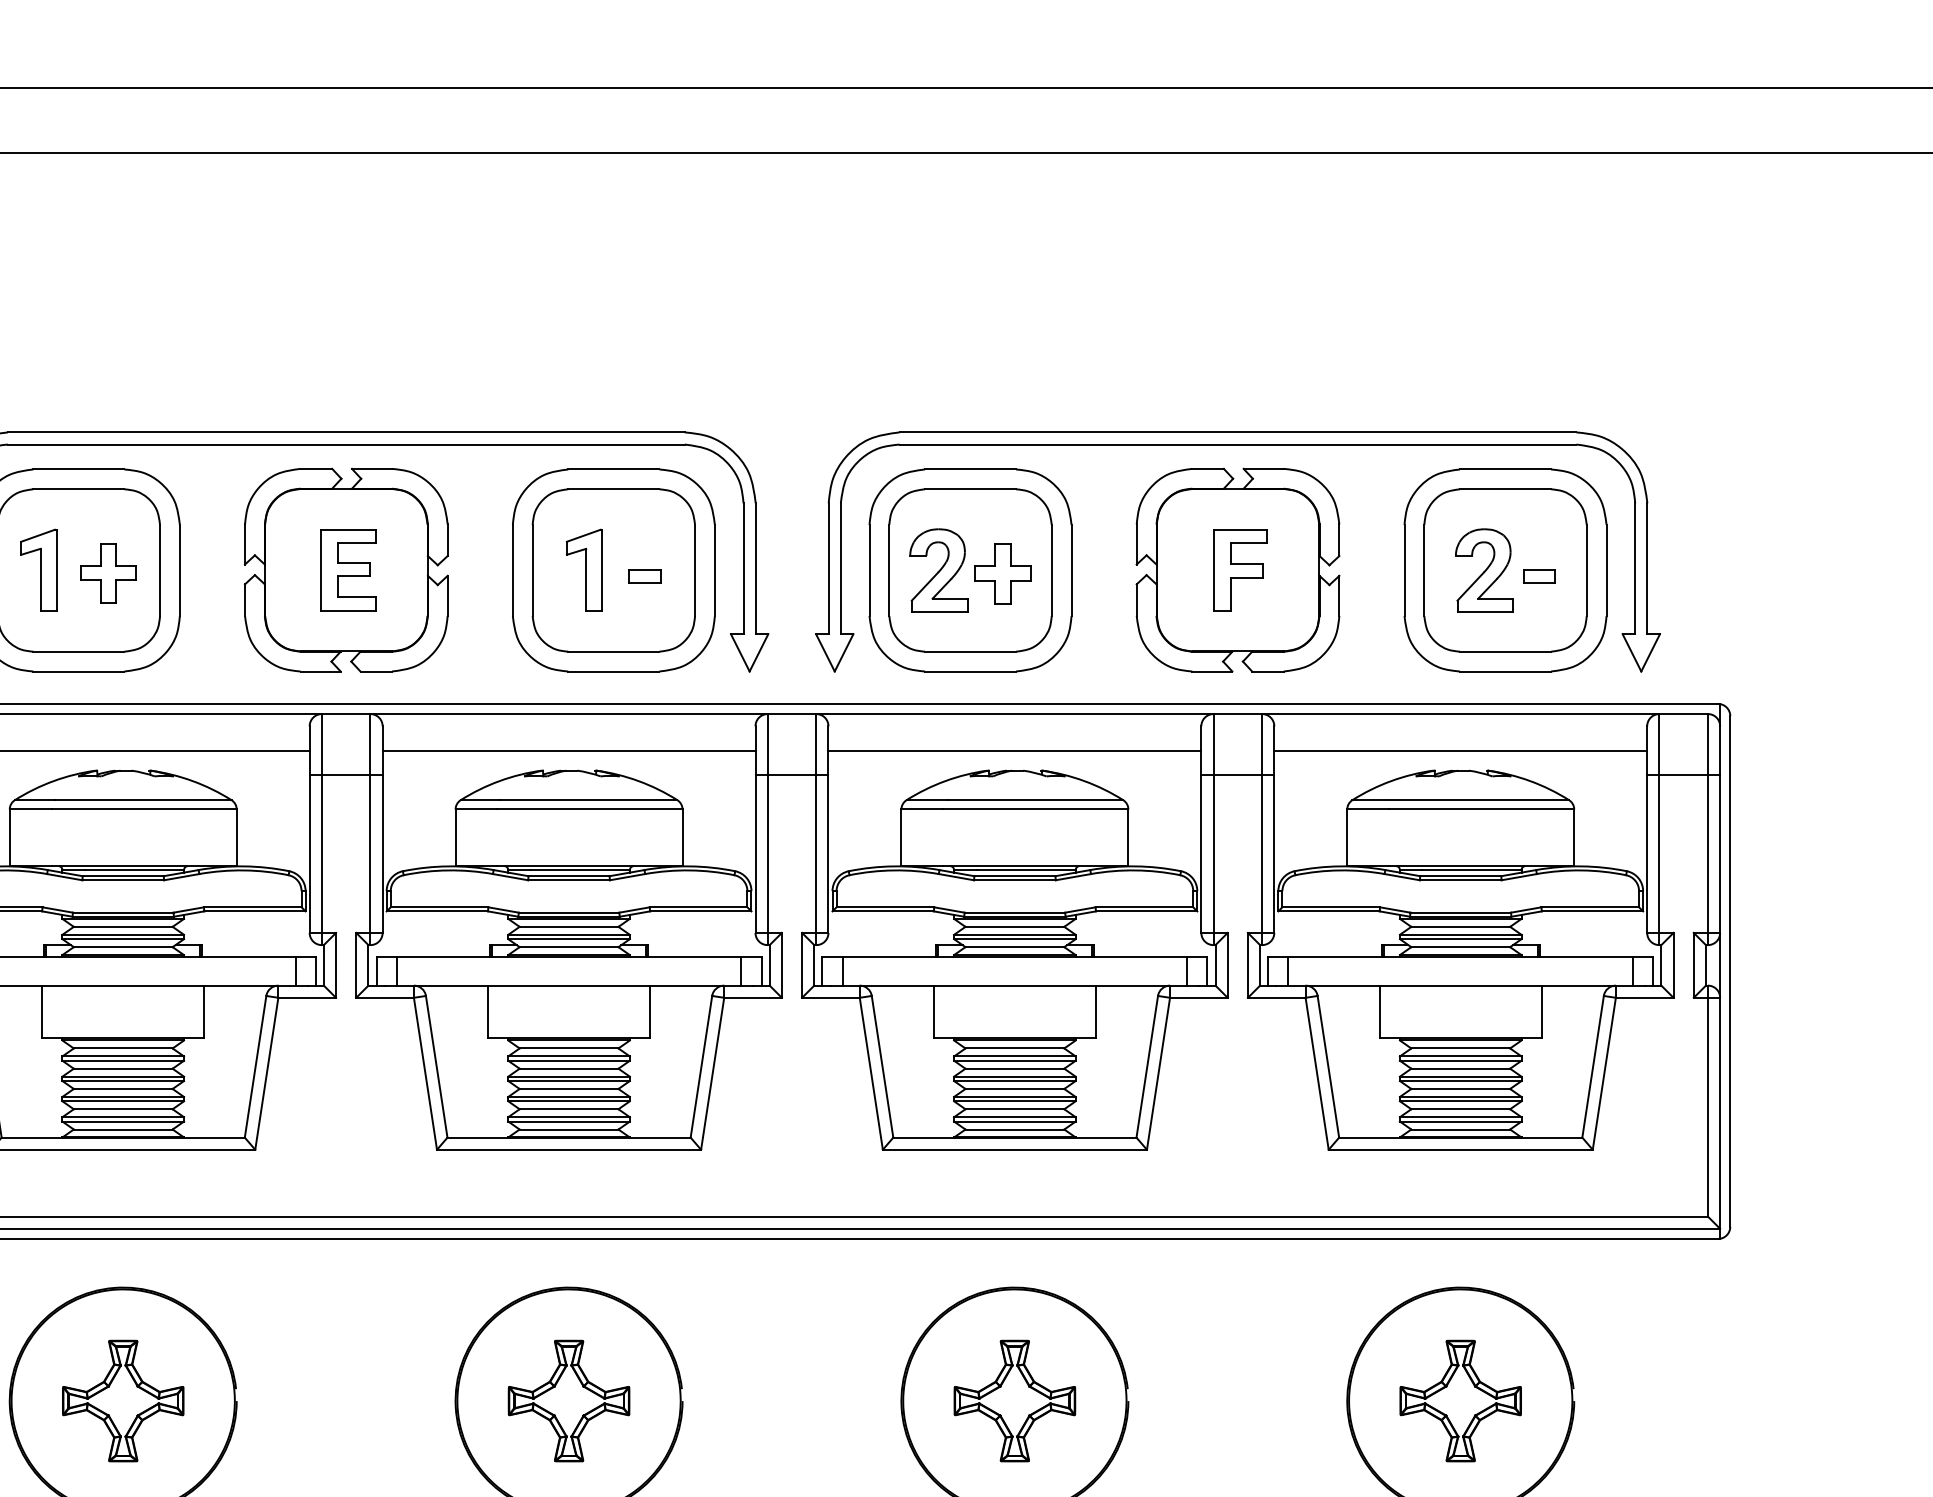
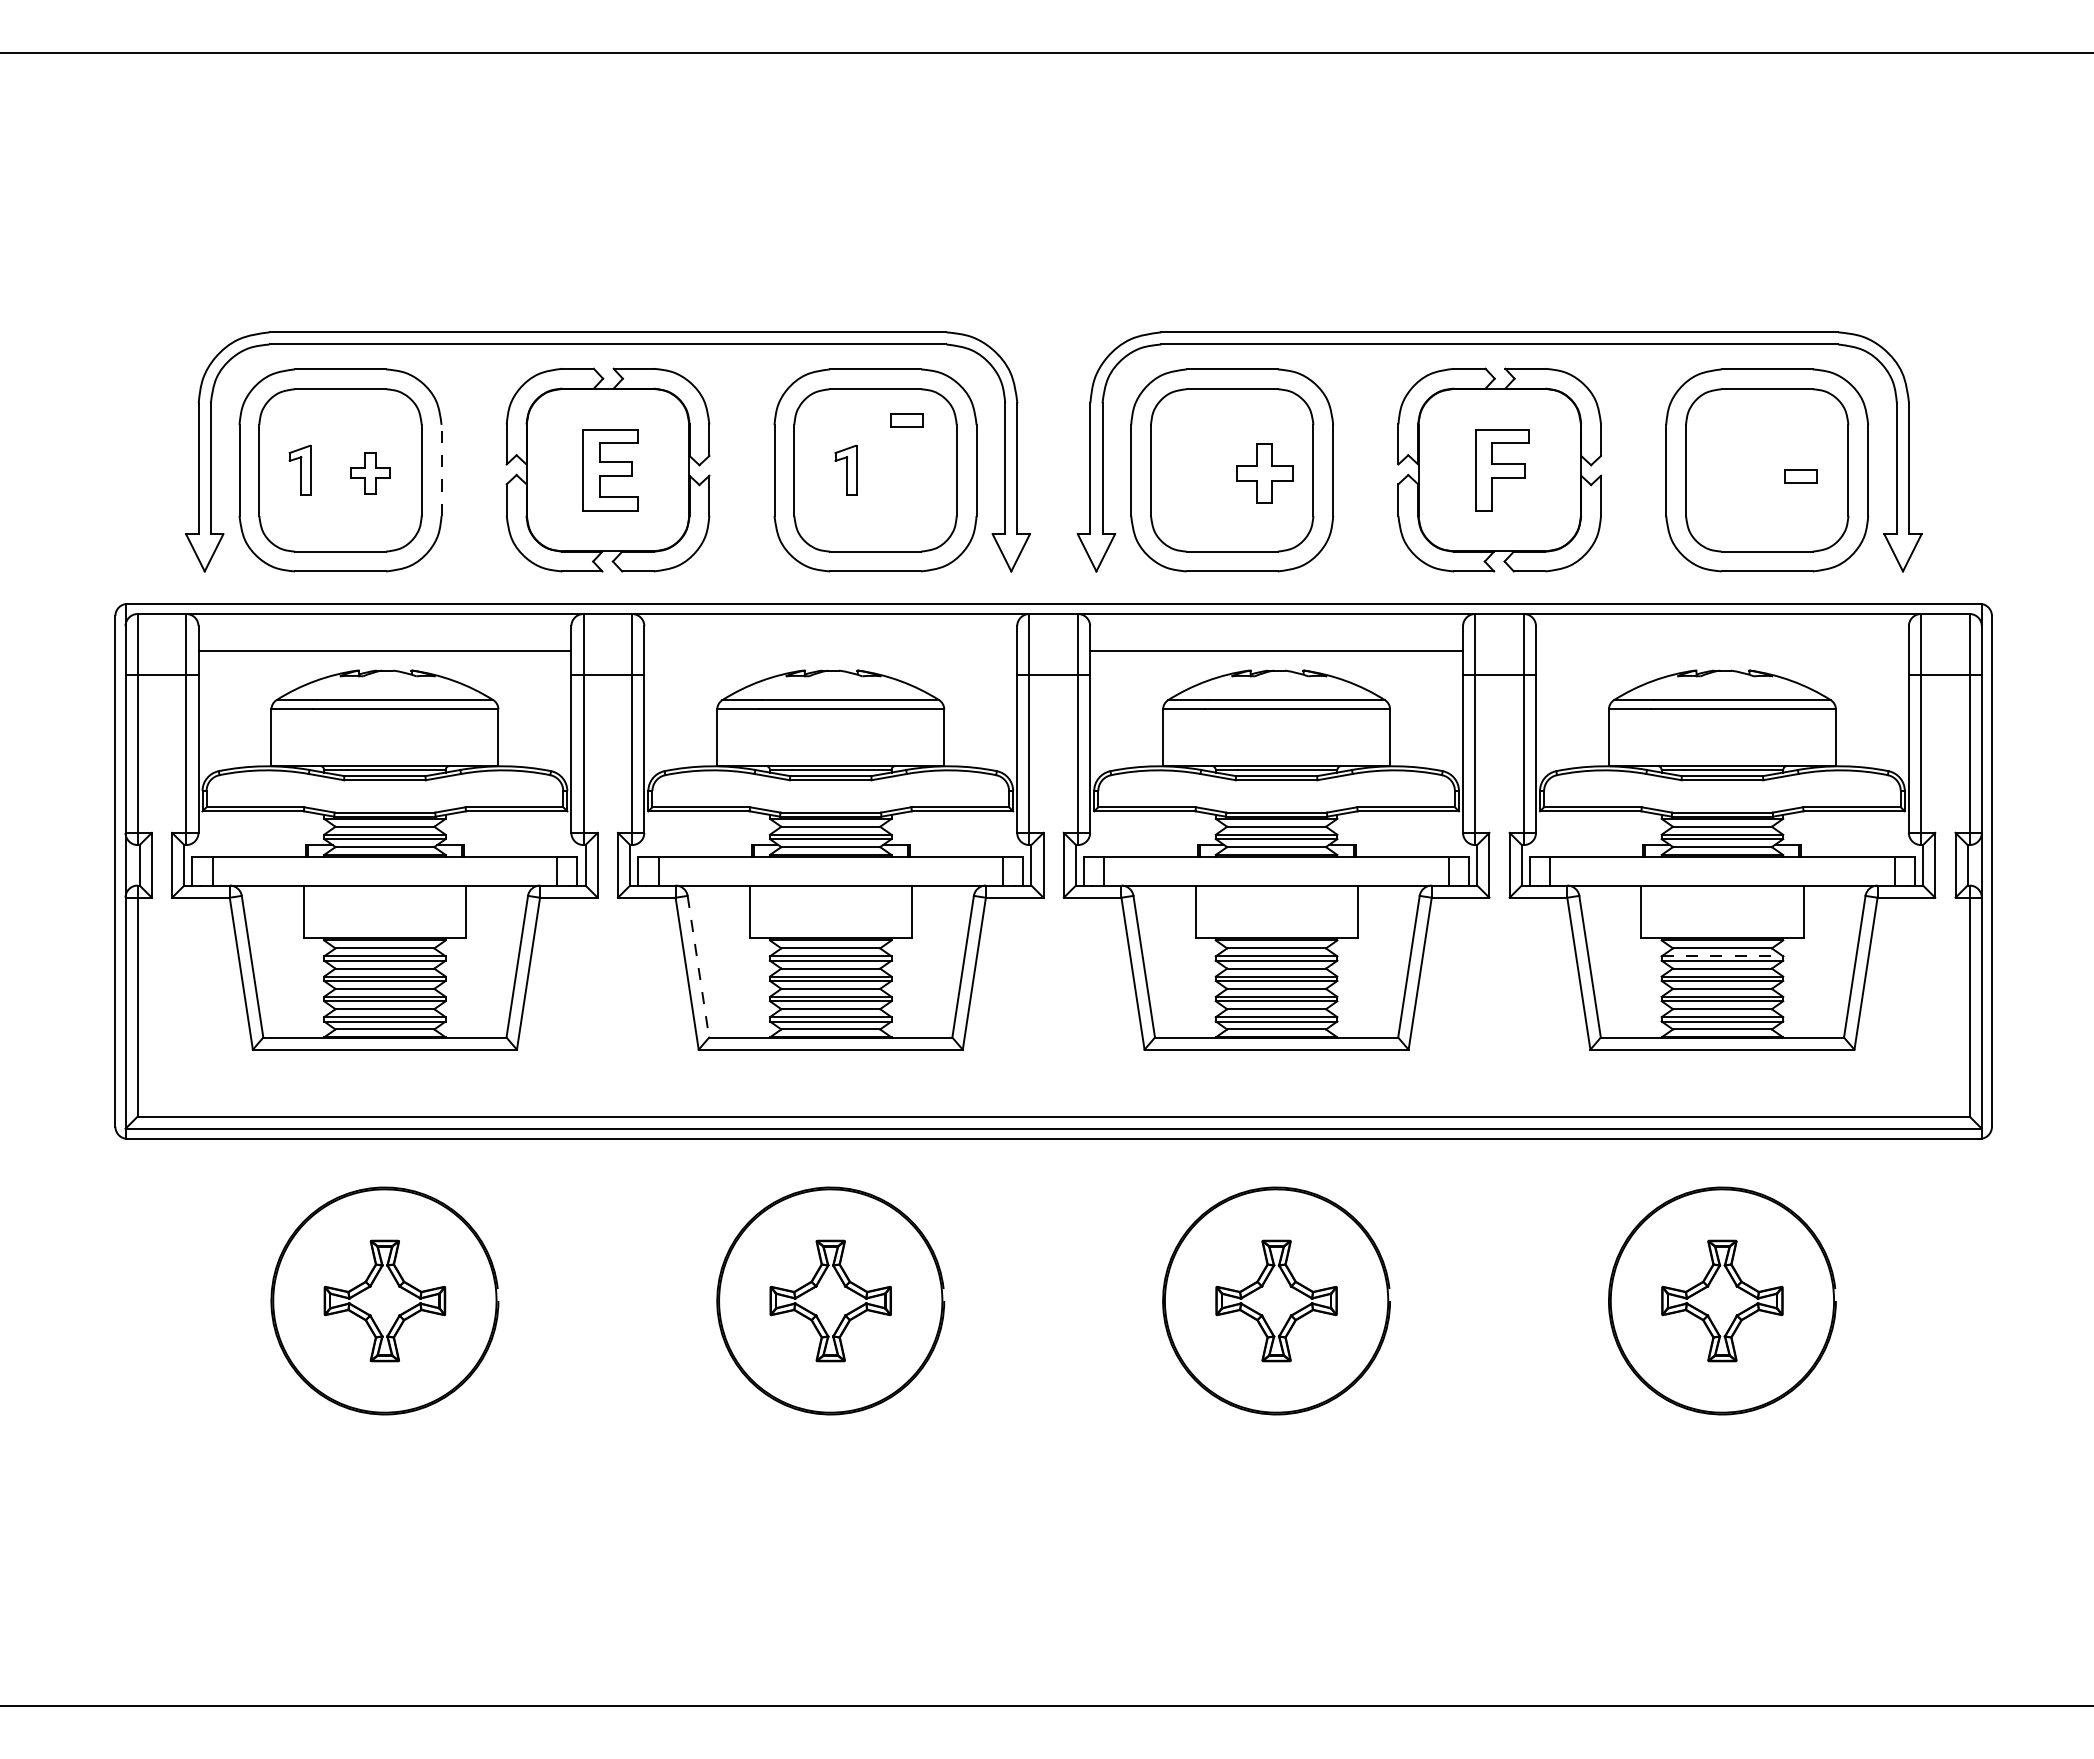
part: (37, 569) -> (299, 469), size x0.6
part: (583, 569) -> (845, 469), size x0.6
line: (179, 570) -> (441, 470), solid -> dashed
part: (938, 570) -> (1200, 470), removed
part: (1483, 570) -> (1745, 470), removed
part: (107, 573) -> (369, 473), size x0.7
part: (644, 576) -> (906, 420), moved
line: (568, 750) -> (830, 650), removed
line: (1460, 750) -> (1722, 650), removed
line: (1460, 1056) -> (1722, 956), solid -> dashed
line: (436, 1066) -> (698, 966), solid -> dashed

